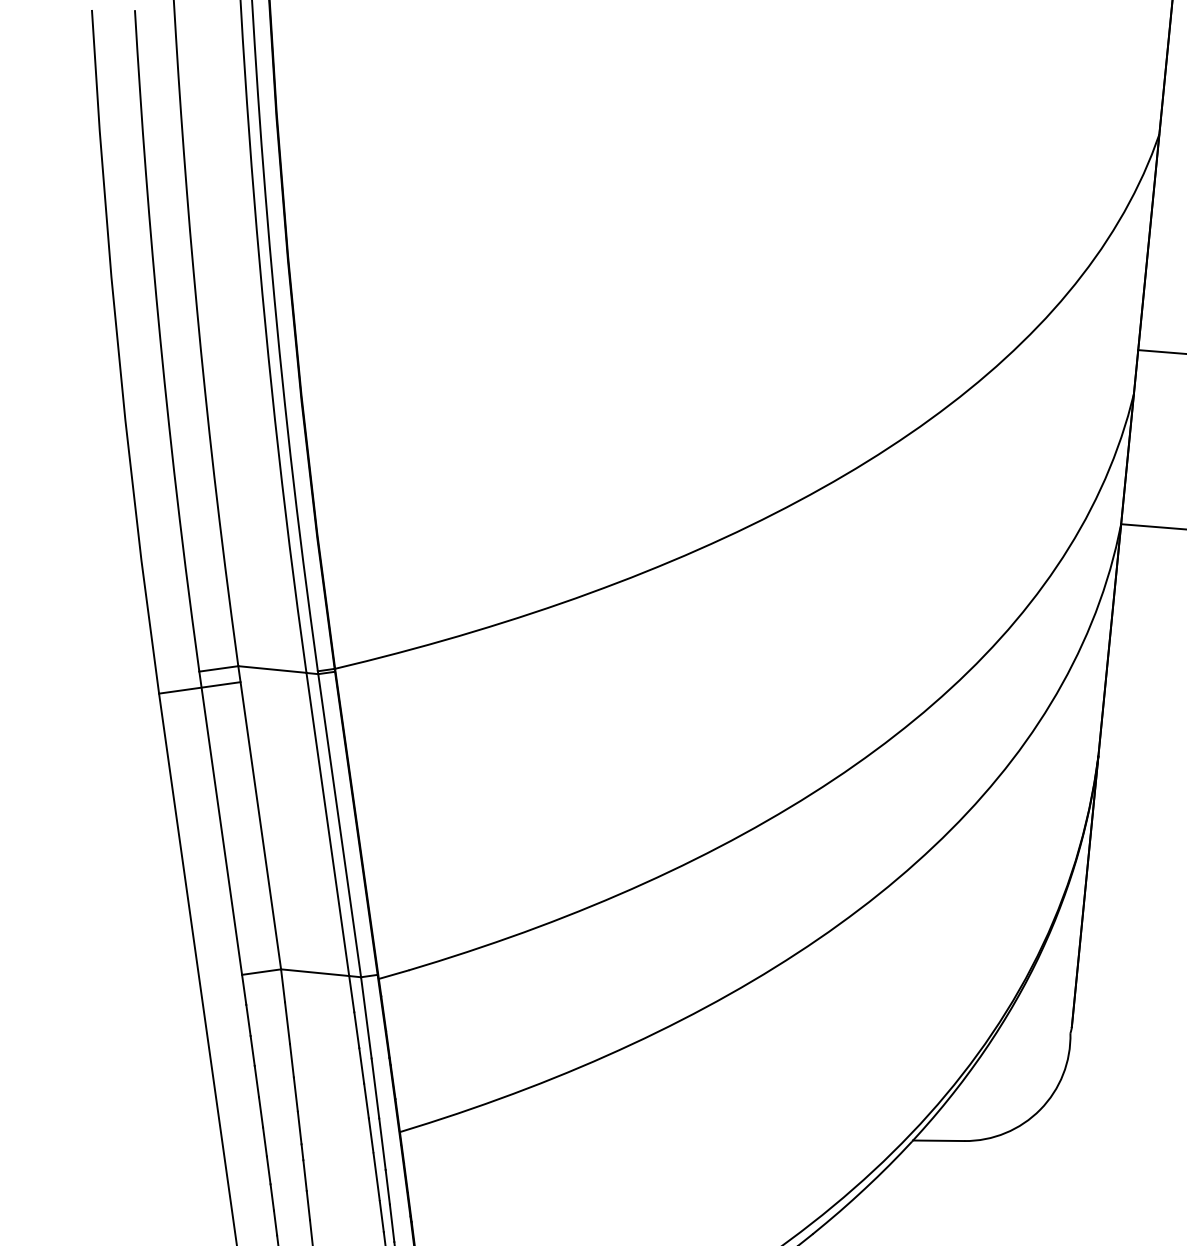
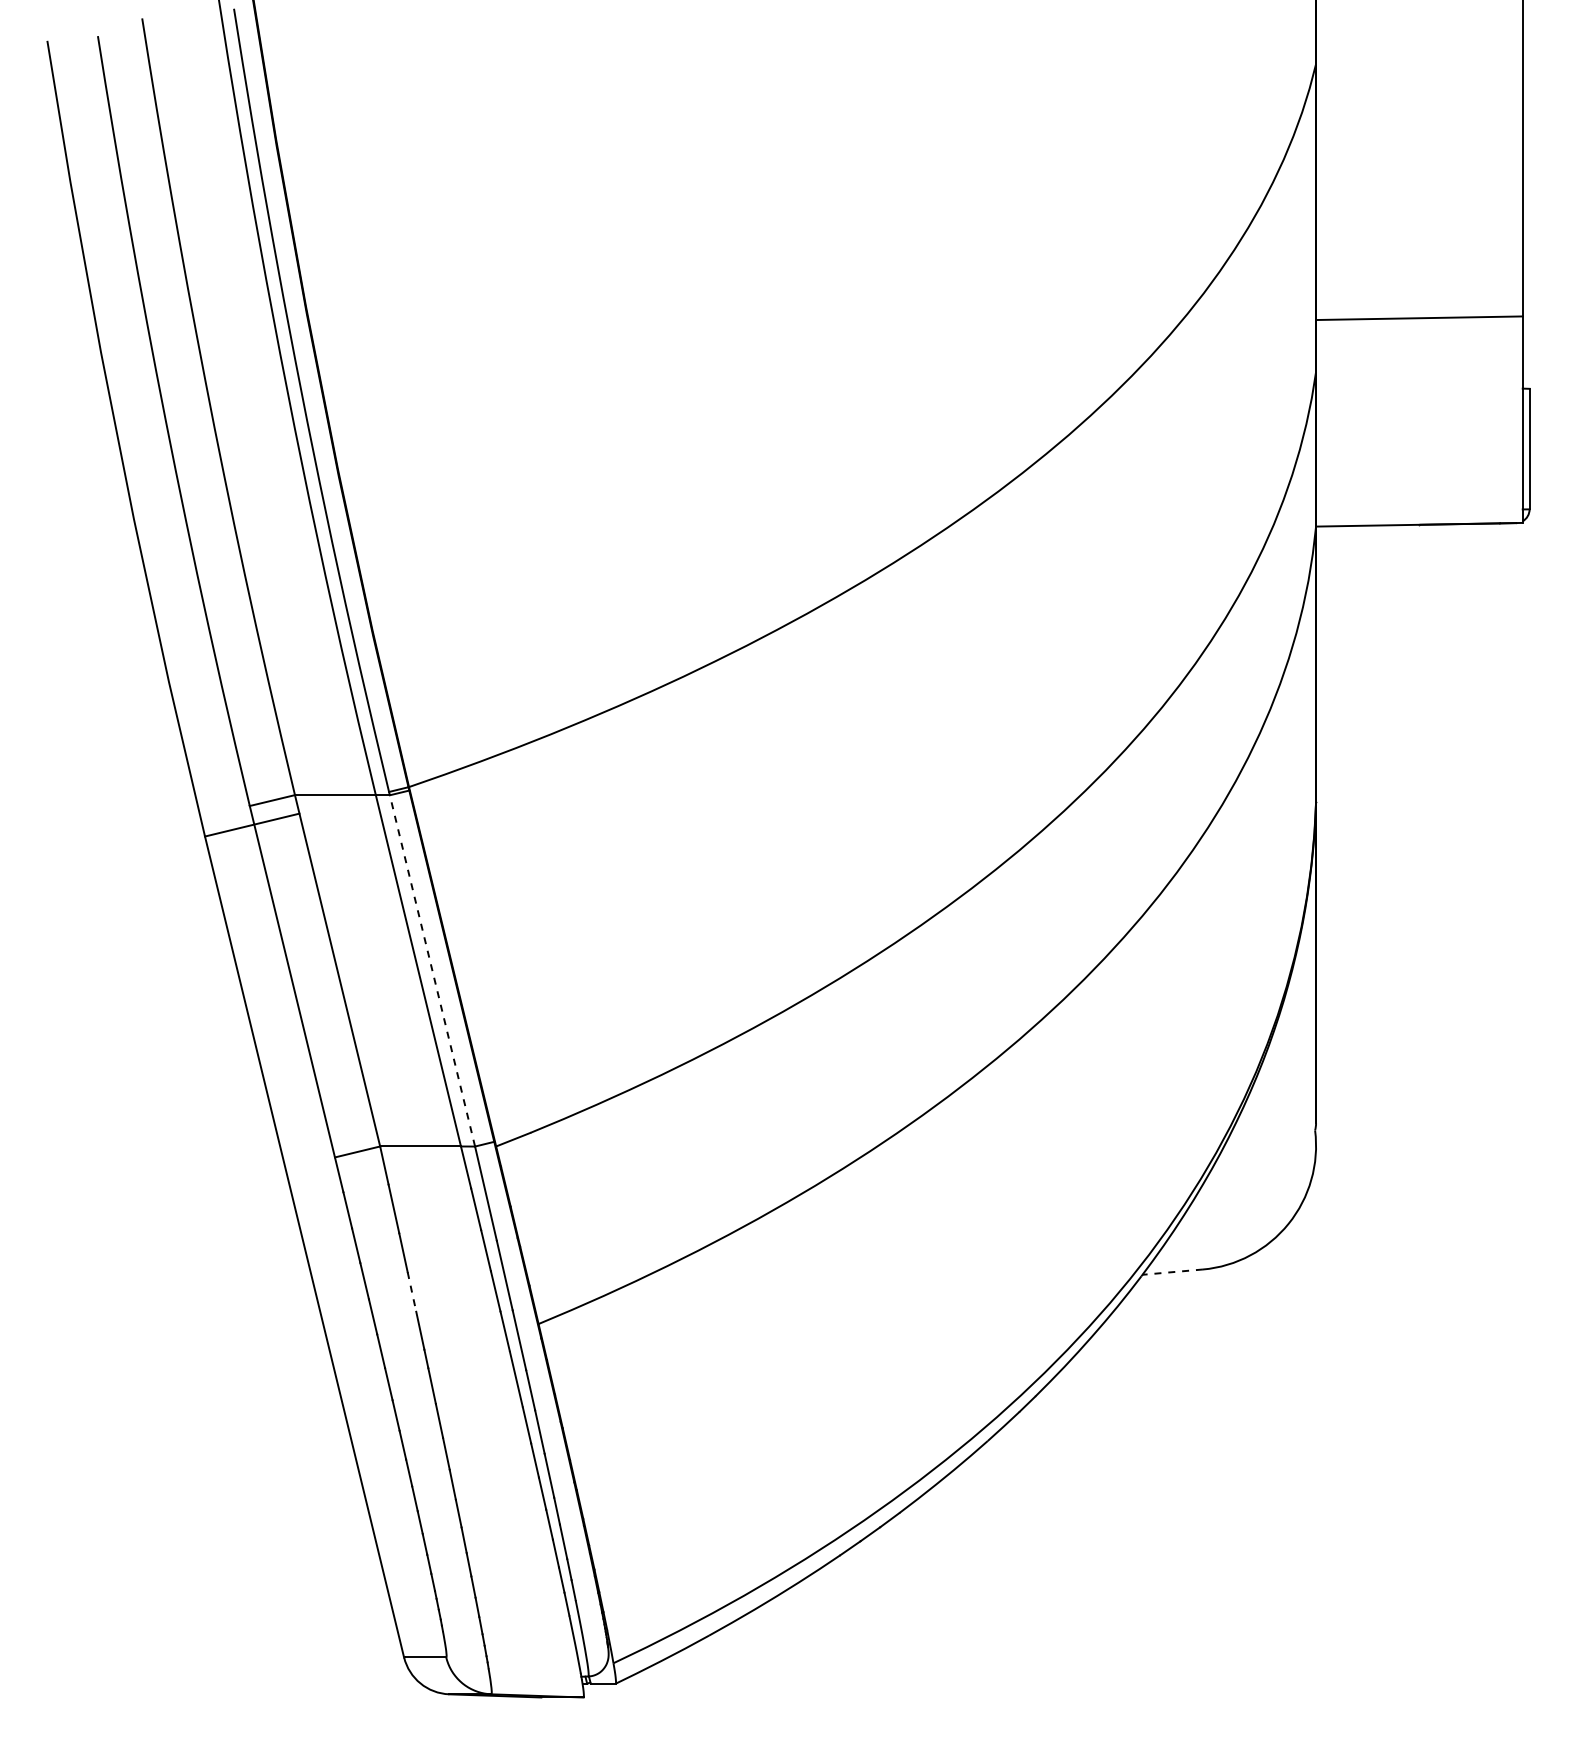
line: (339, 823) -> (431, 968), solid -> dashed
line: (296, 1095) -> (412, 1292), solid -> dashed
line: (938, 1141) -> (1172, 1272), solid -> dashed

